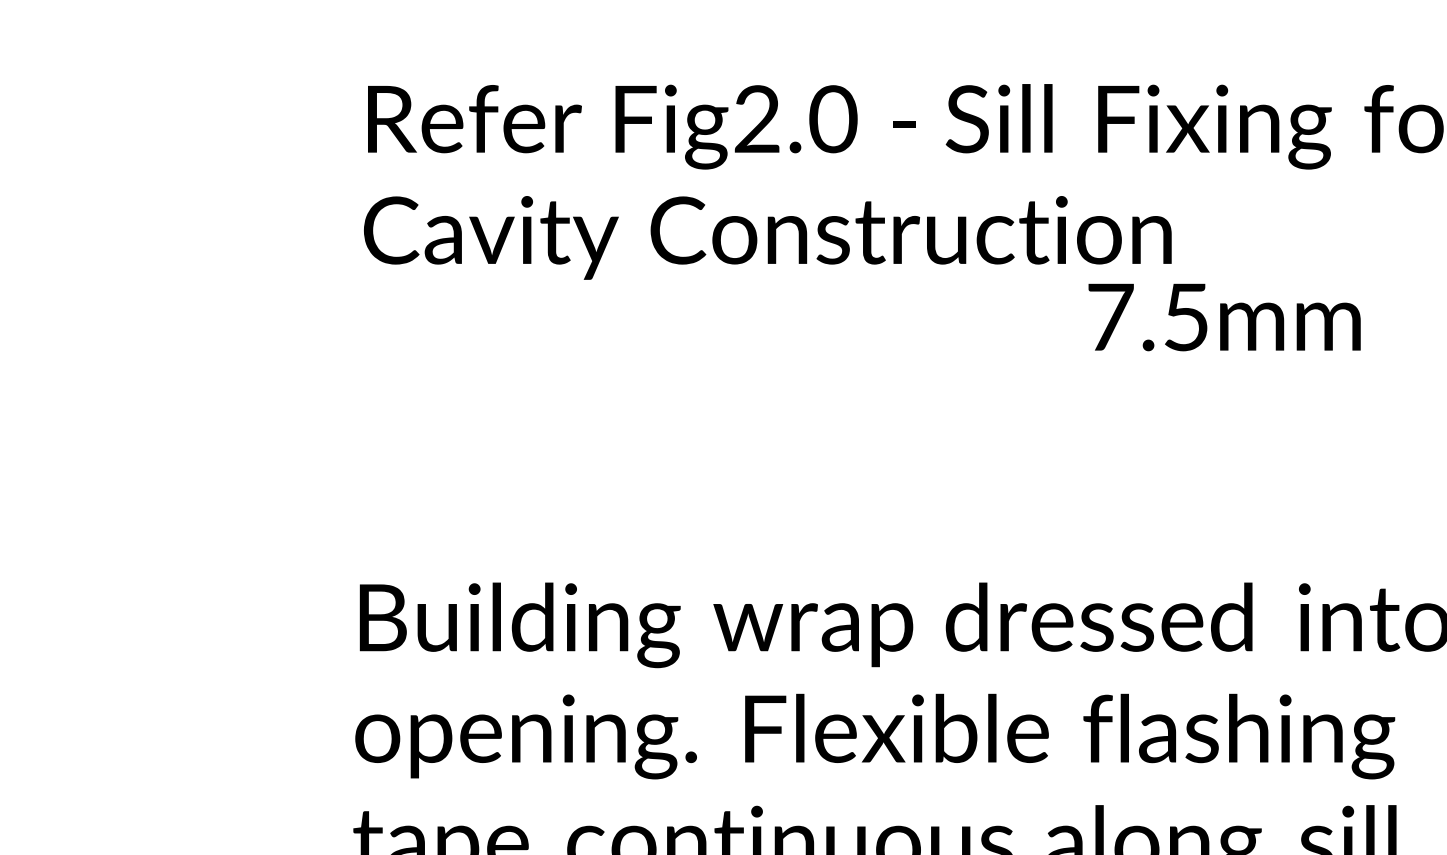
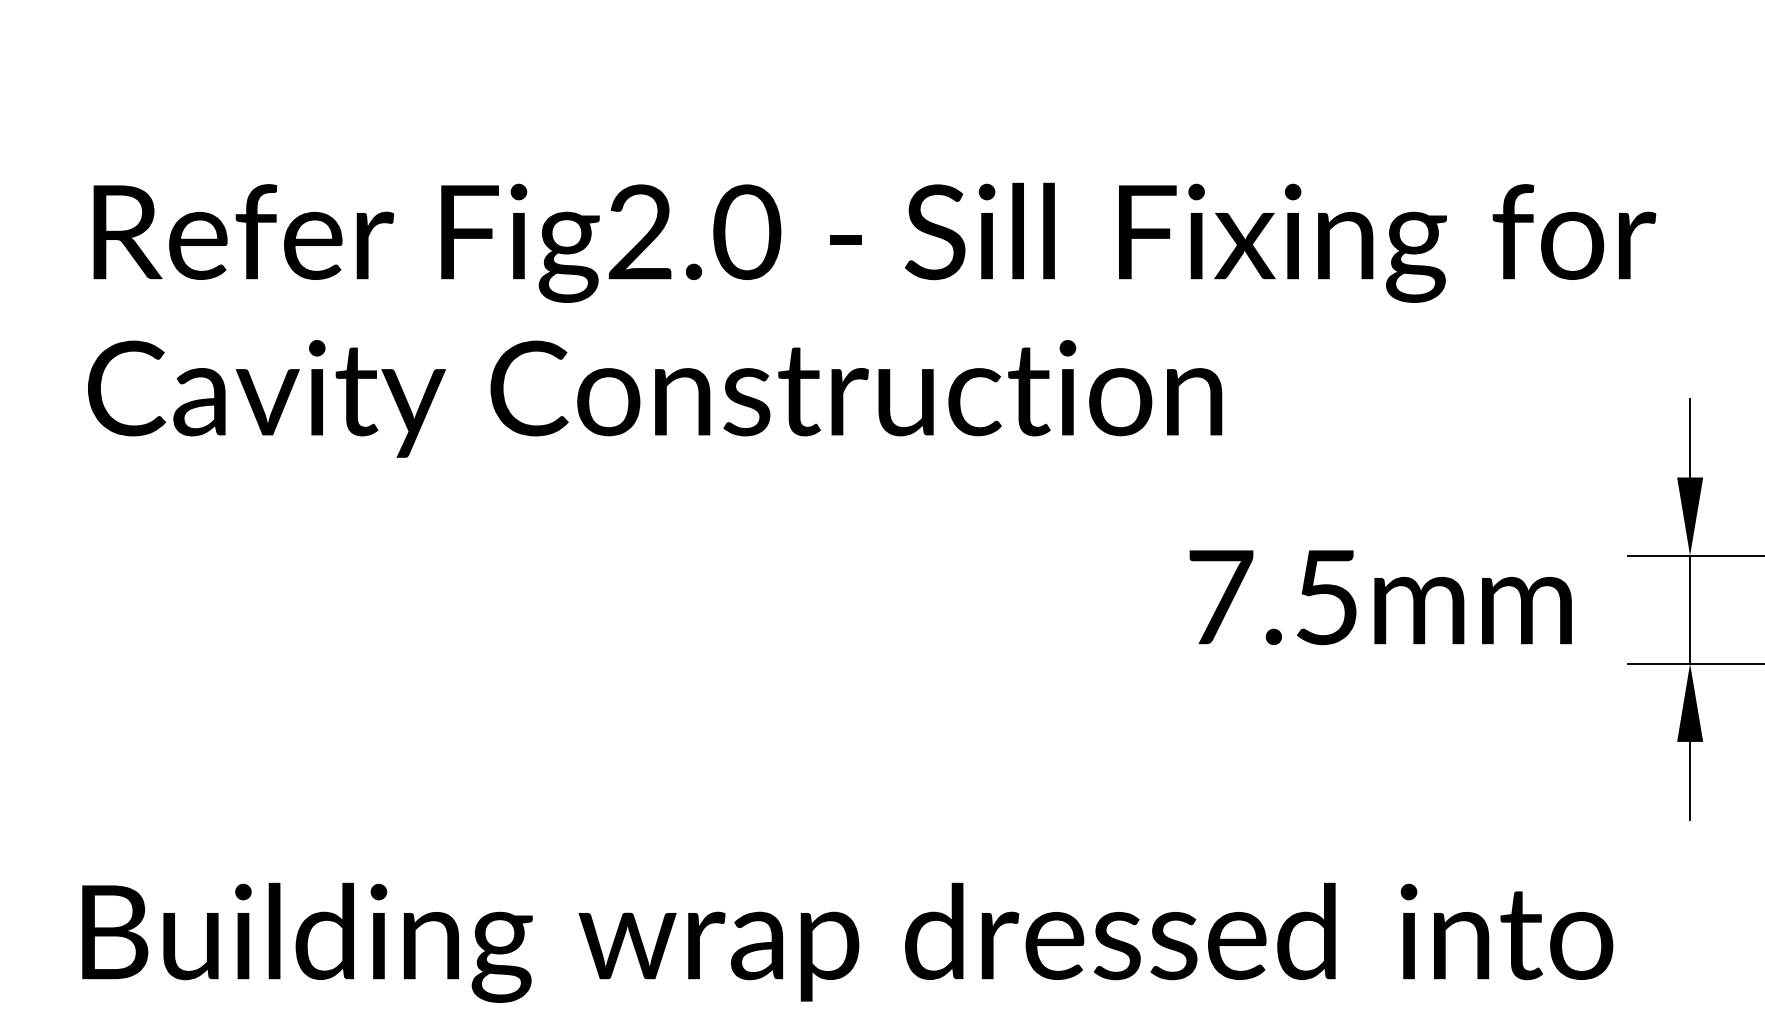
text: (1224, 317) -> (1380, 597), moved

